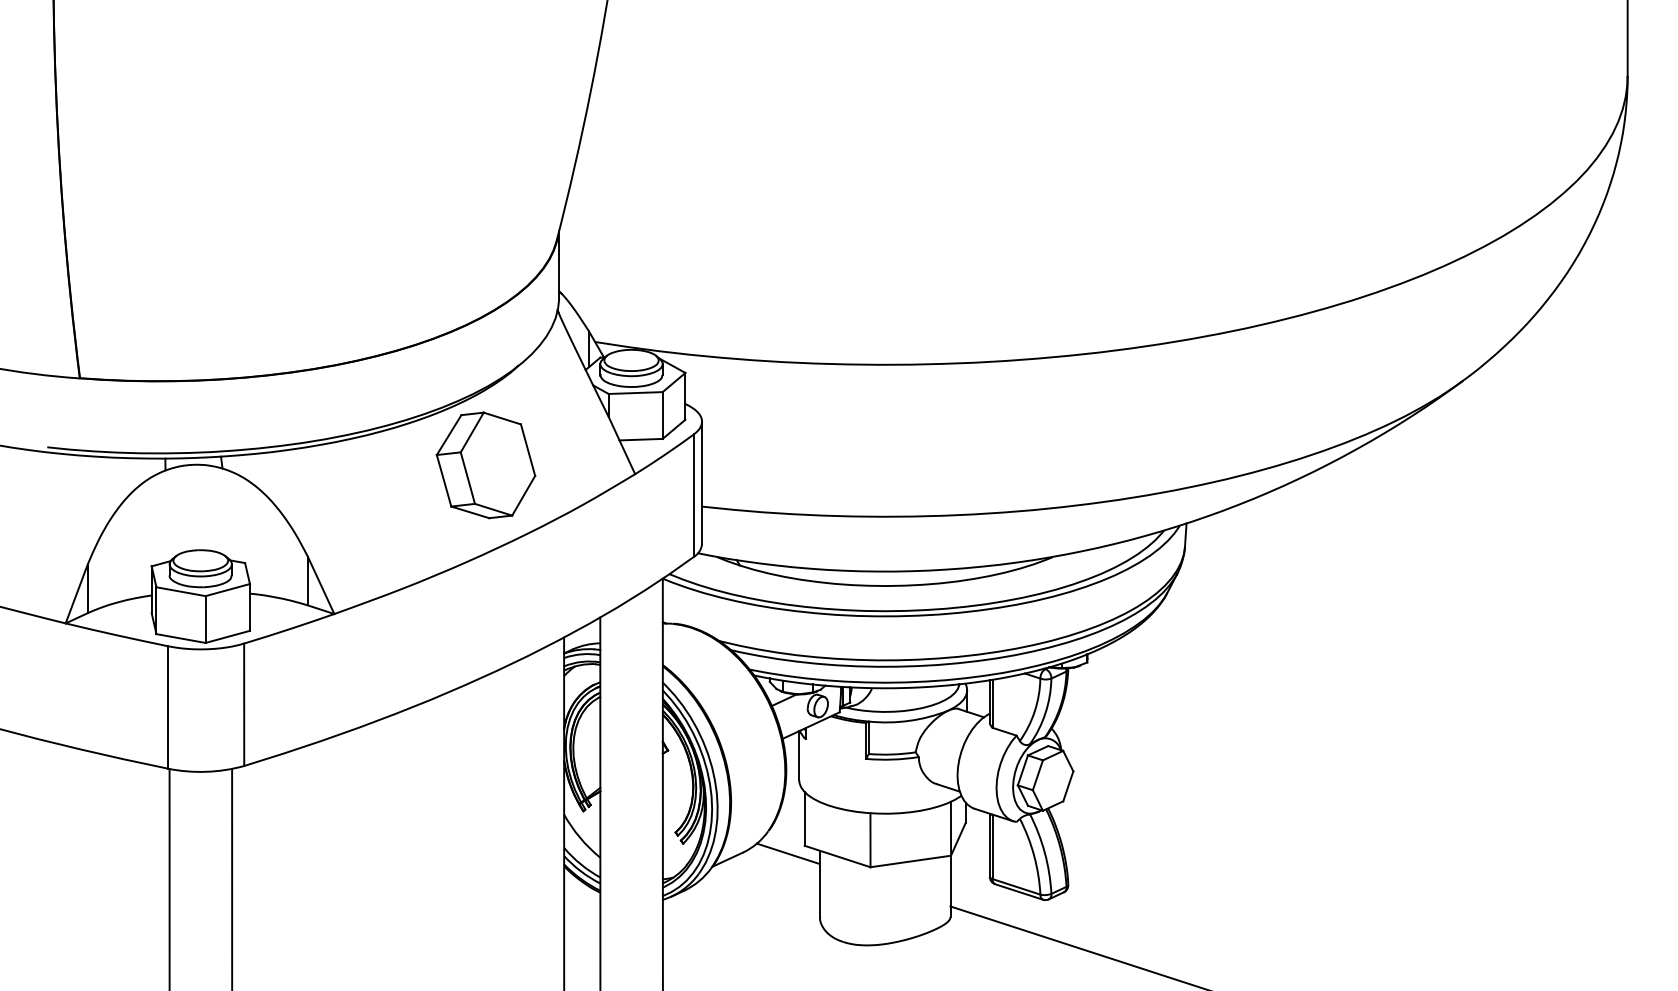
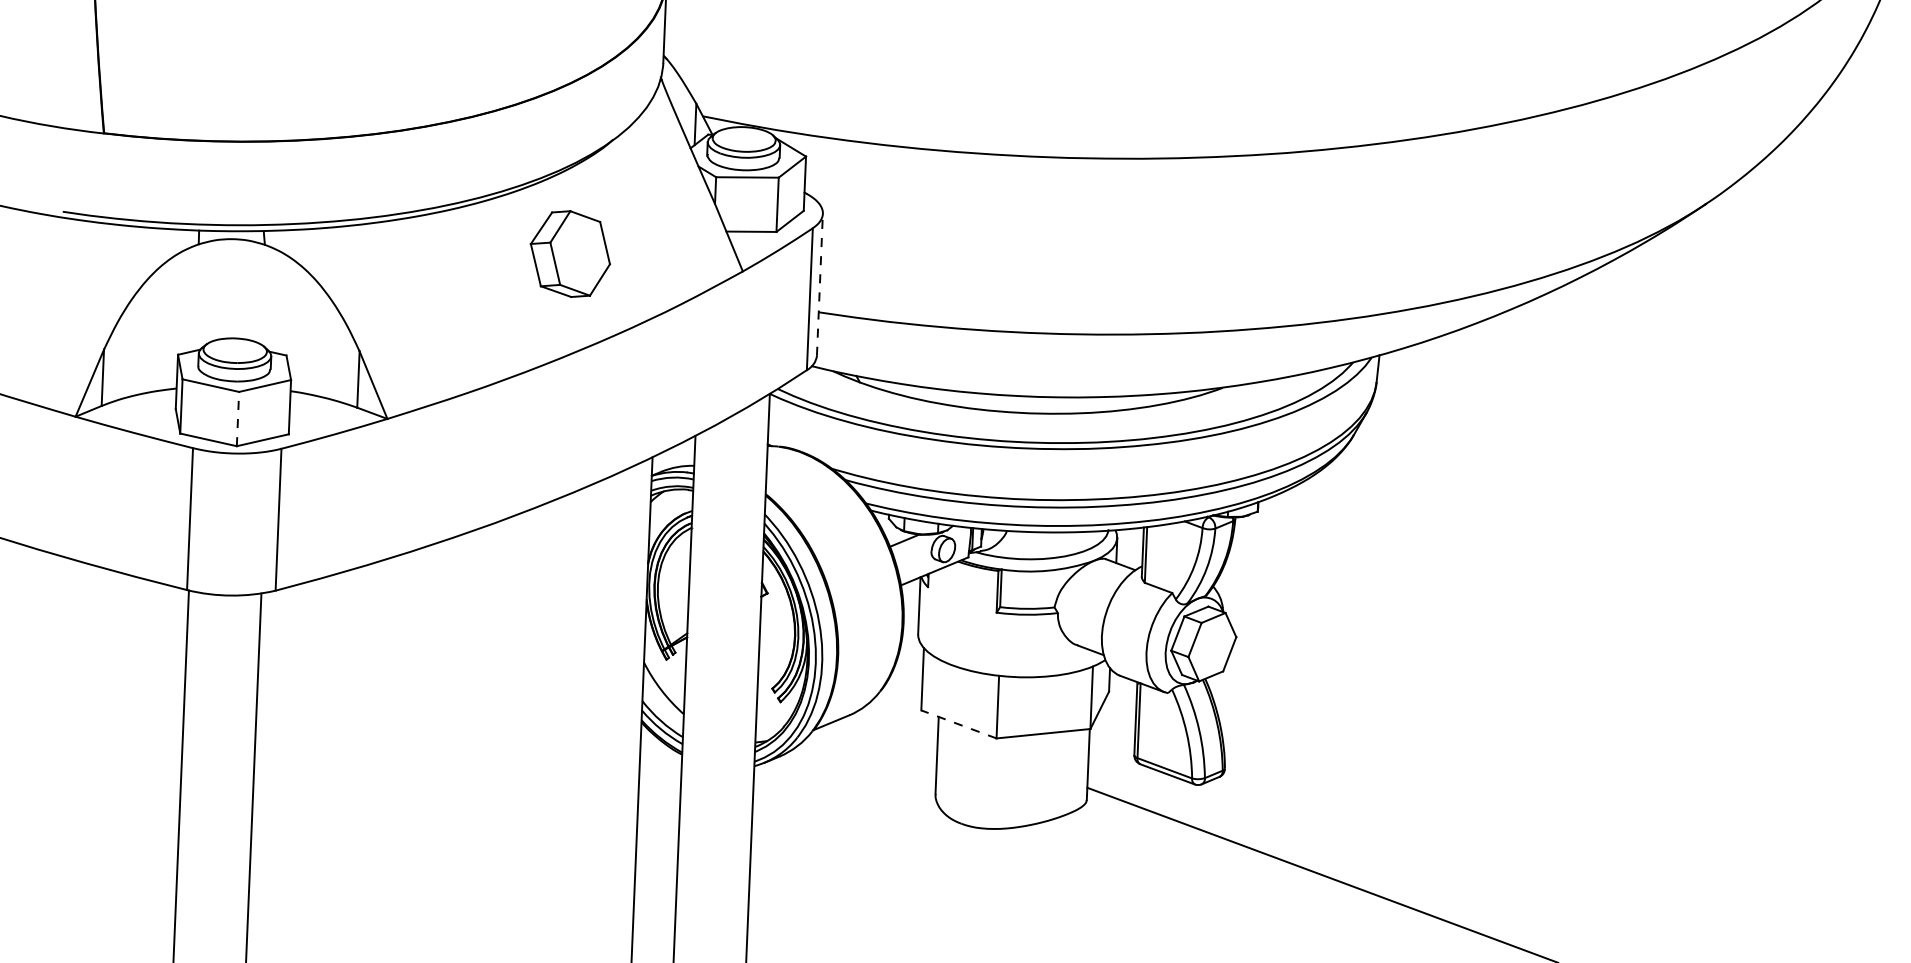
part: (485, 465) -> (569, 254), size x0.7
line: (701, 482) -> (819, 284), solid -> dashed
line: (205, 619) -> (237, 419), solid -> dashed
line: (787, 853) -> (901, 718), removed
line: (837, 856) -> (958, 724), solid -> dashed

